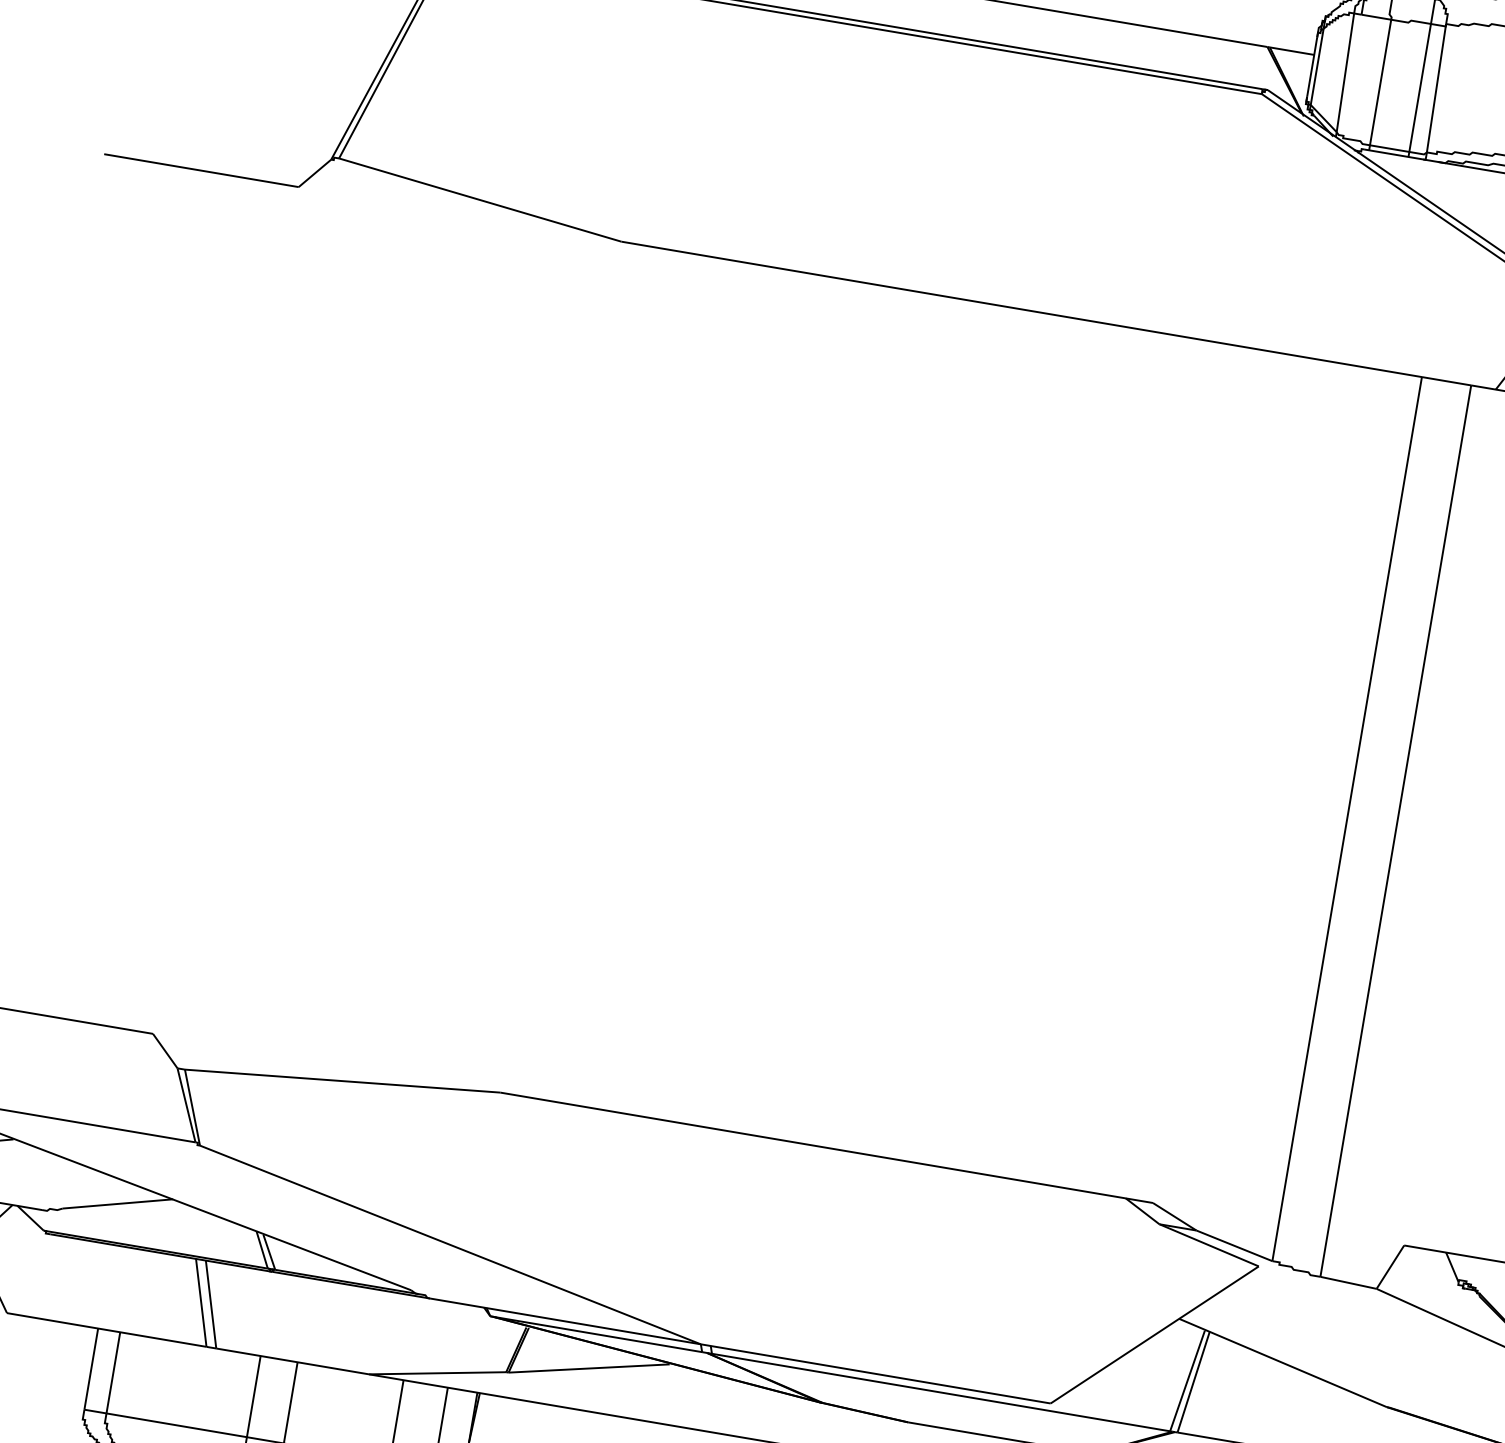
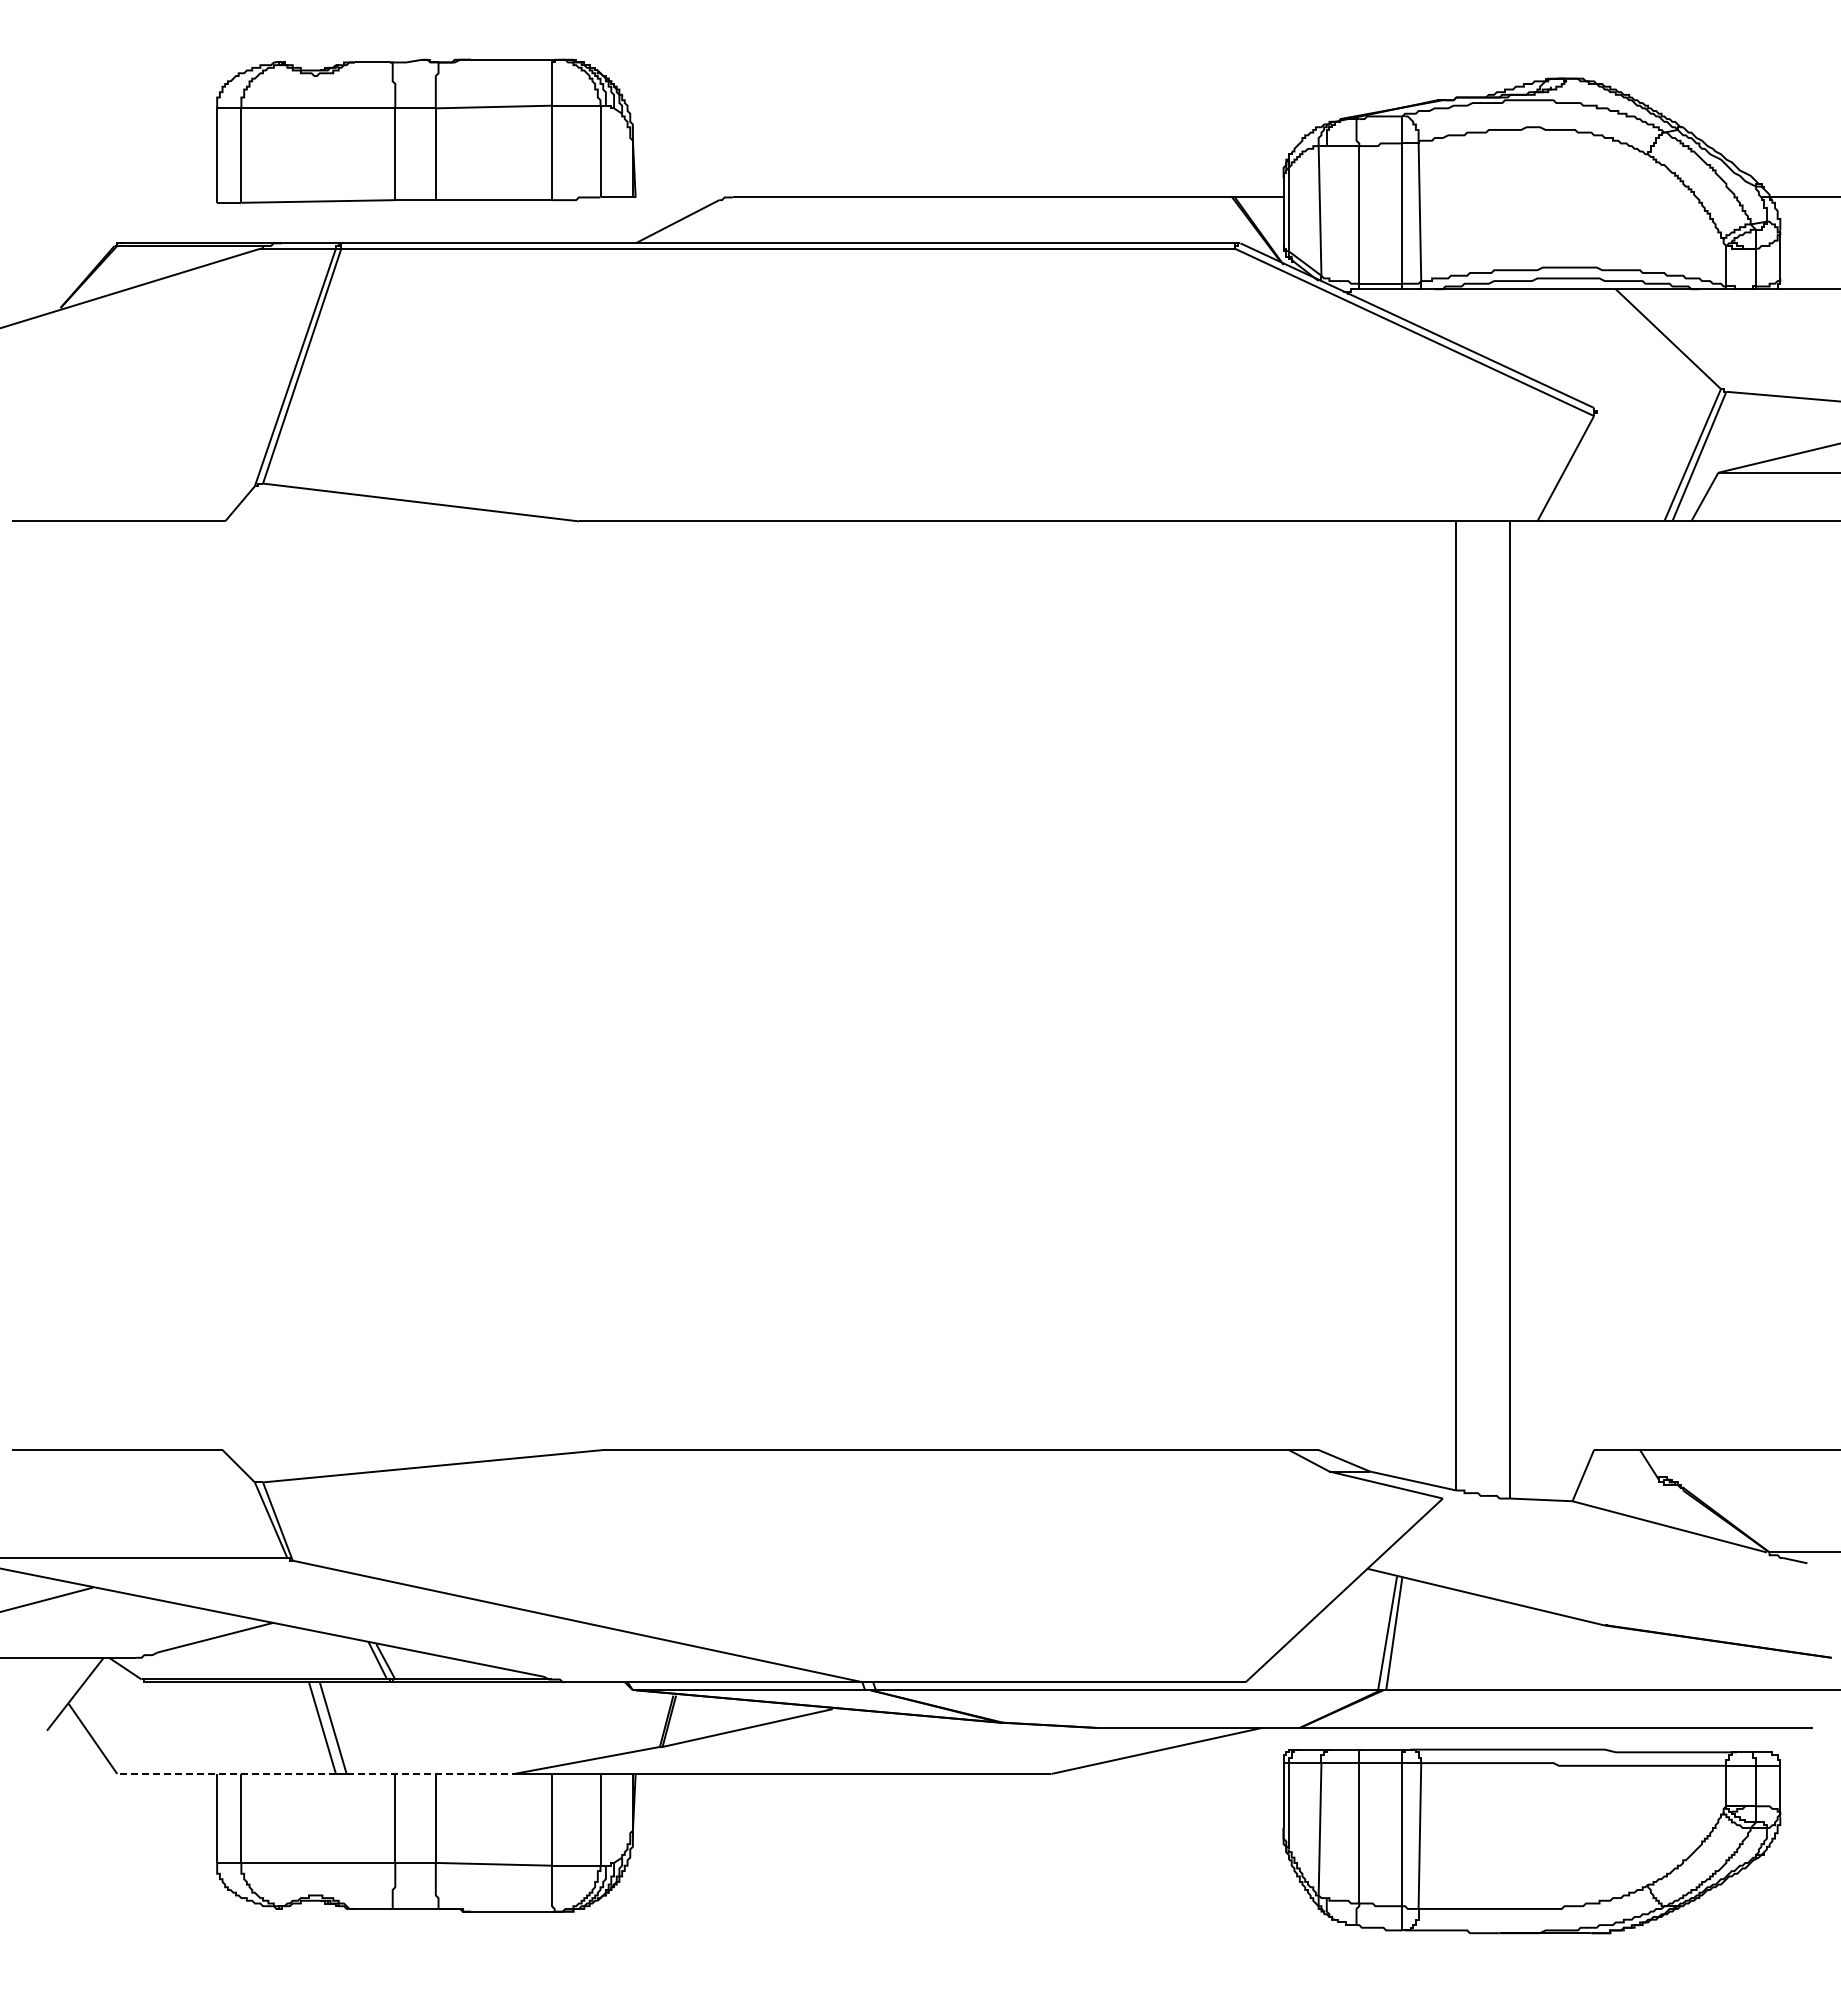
line: (106, 1329) -> (226, 1773), solid -> dashed
line: (292, 1361) -> (430, 1773), solid -> dashed

